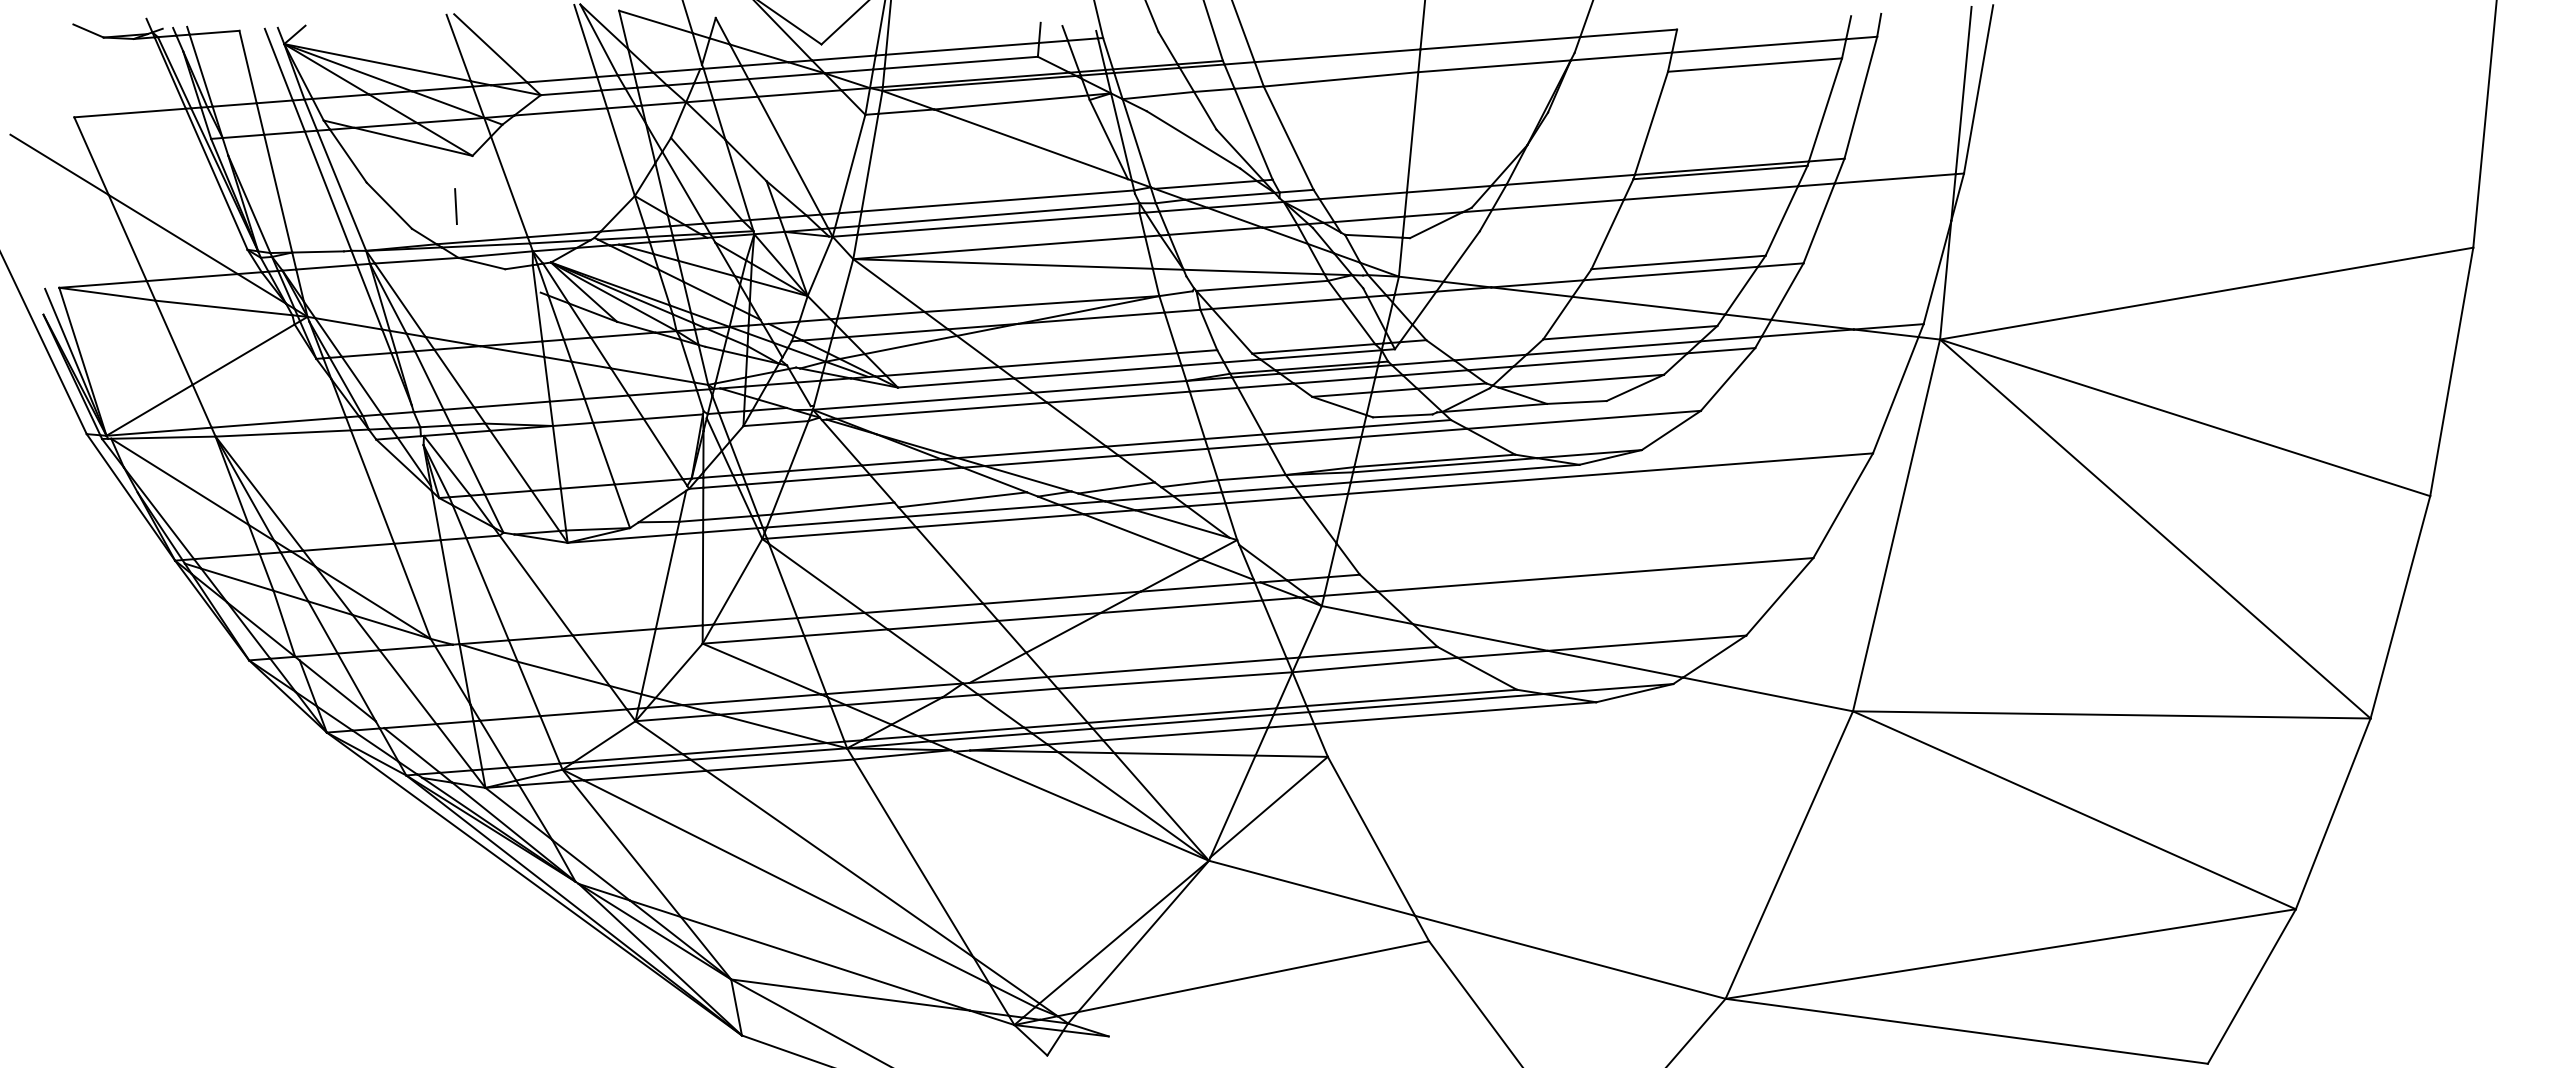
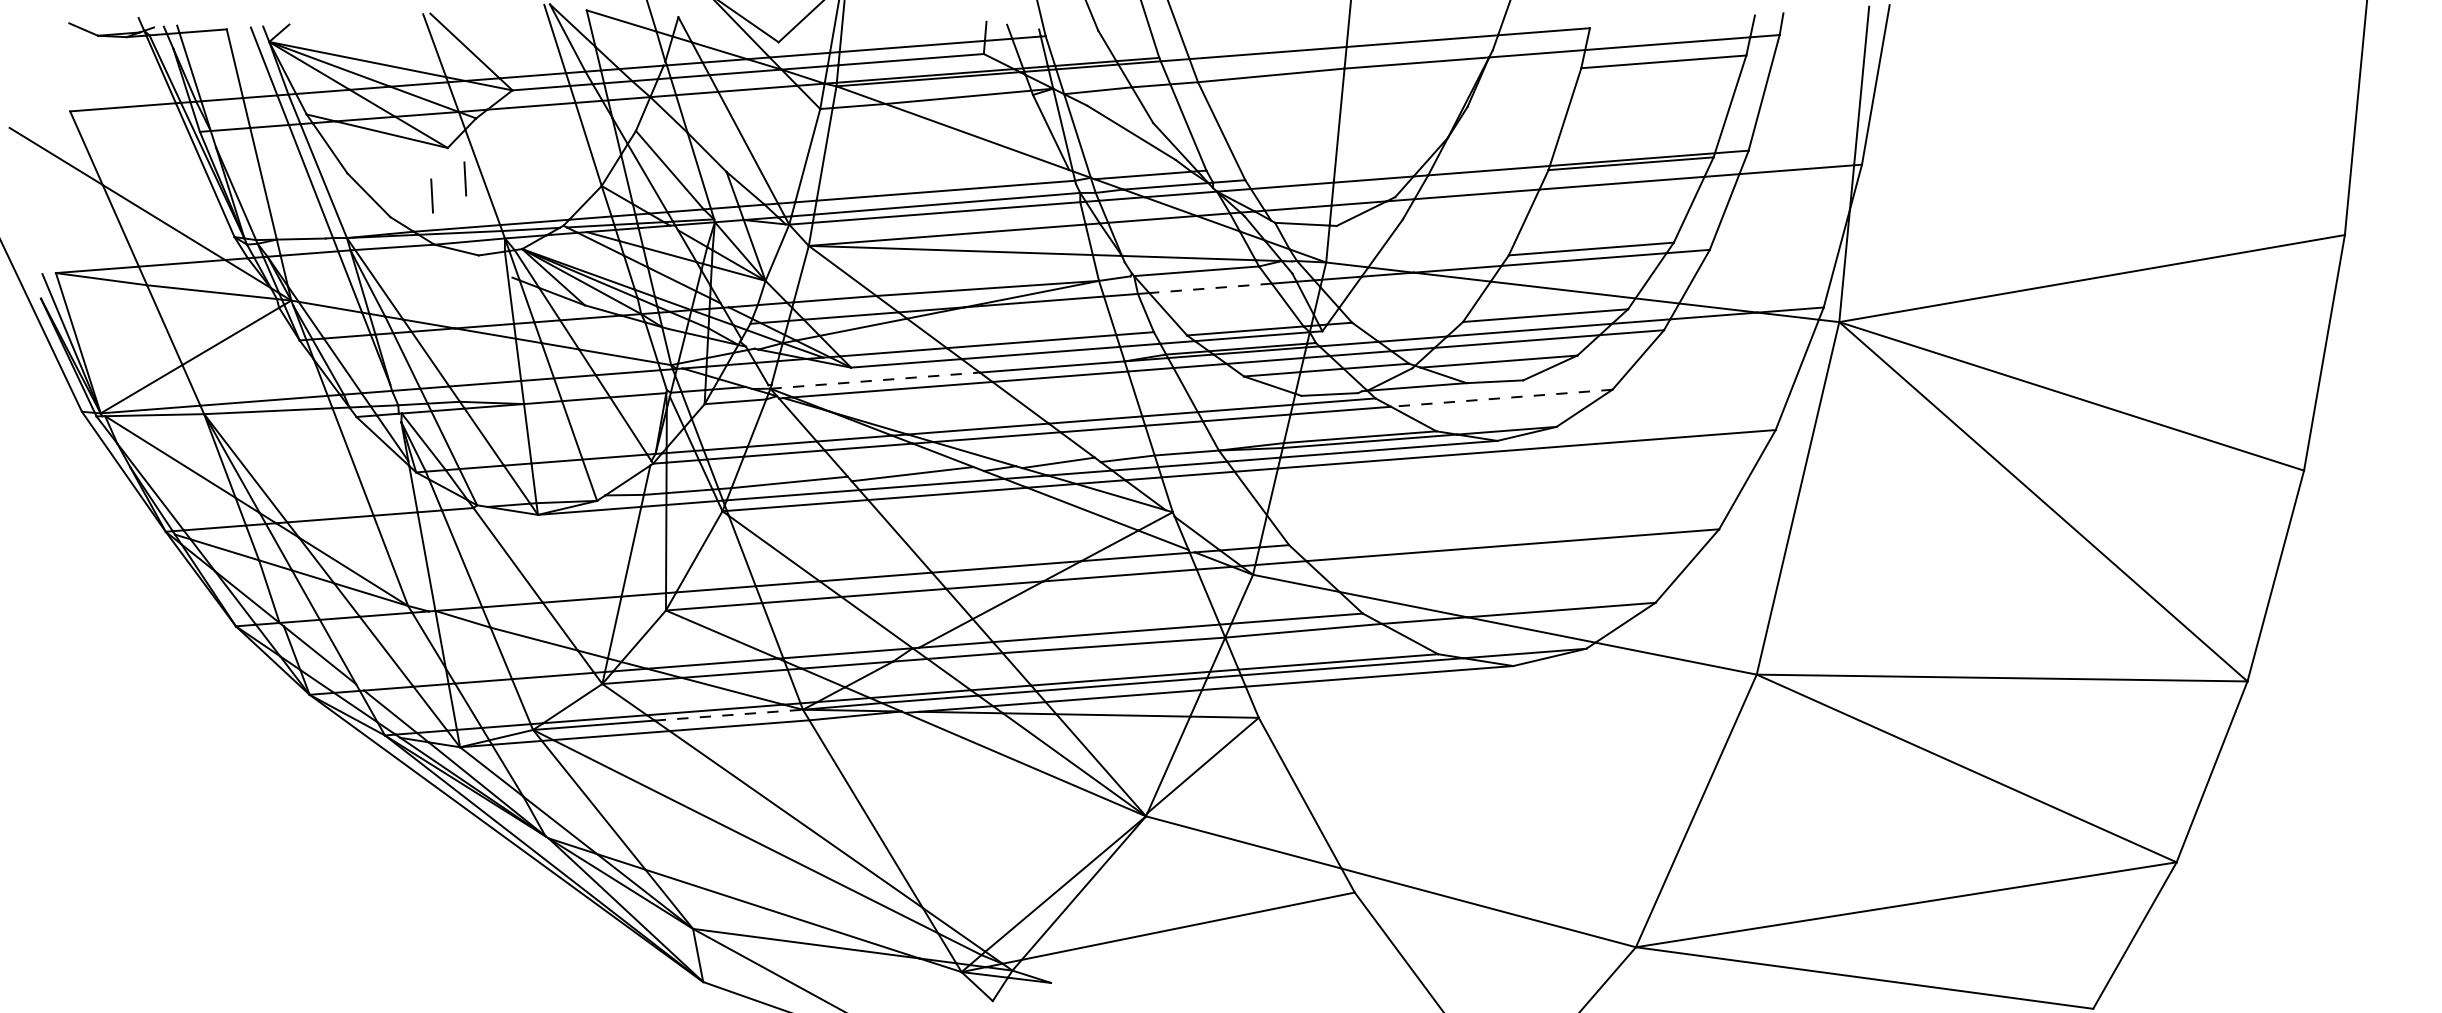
line: (490, 188) -> (464, 178), added
line: (1277, 303) -> (1211, 287), solid -> dashed
line: (923, 401) -> (875, 380), solid -> dashed
line: (1583, 419) -> (1501, 397), solid -> dashed
line: (769, 754) -> (729, 715), solid -> dashed

